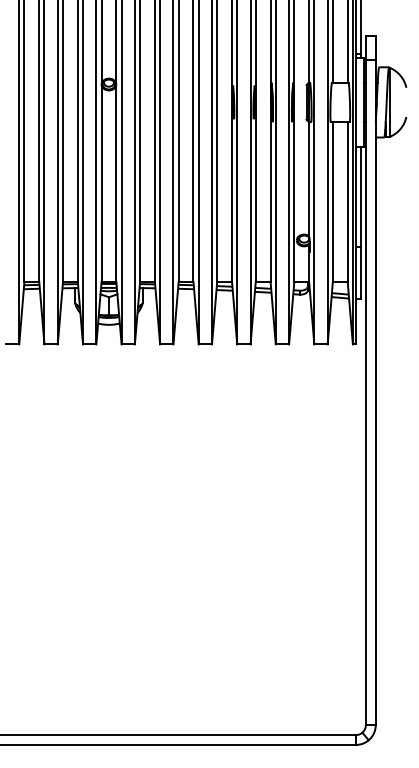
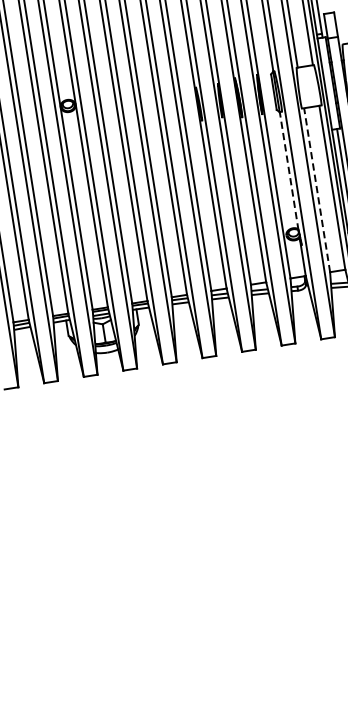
line: (309, 179) -> (289, 170), solid -> dashed
line: (332, 202) -> (316, 190), solid -> dashed

